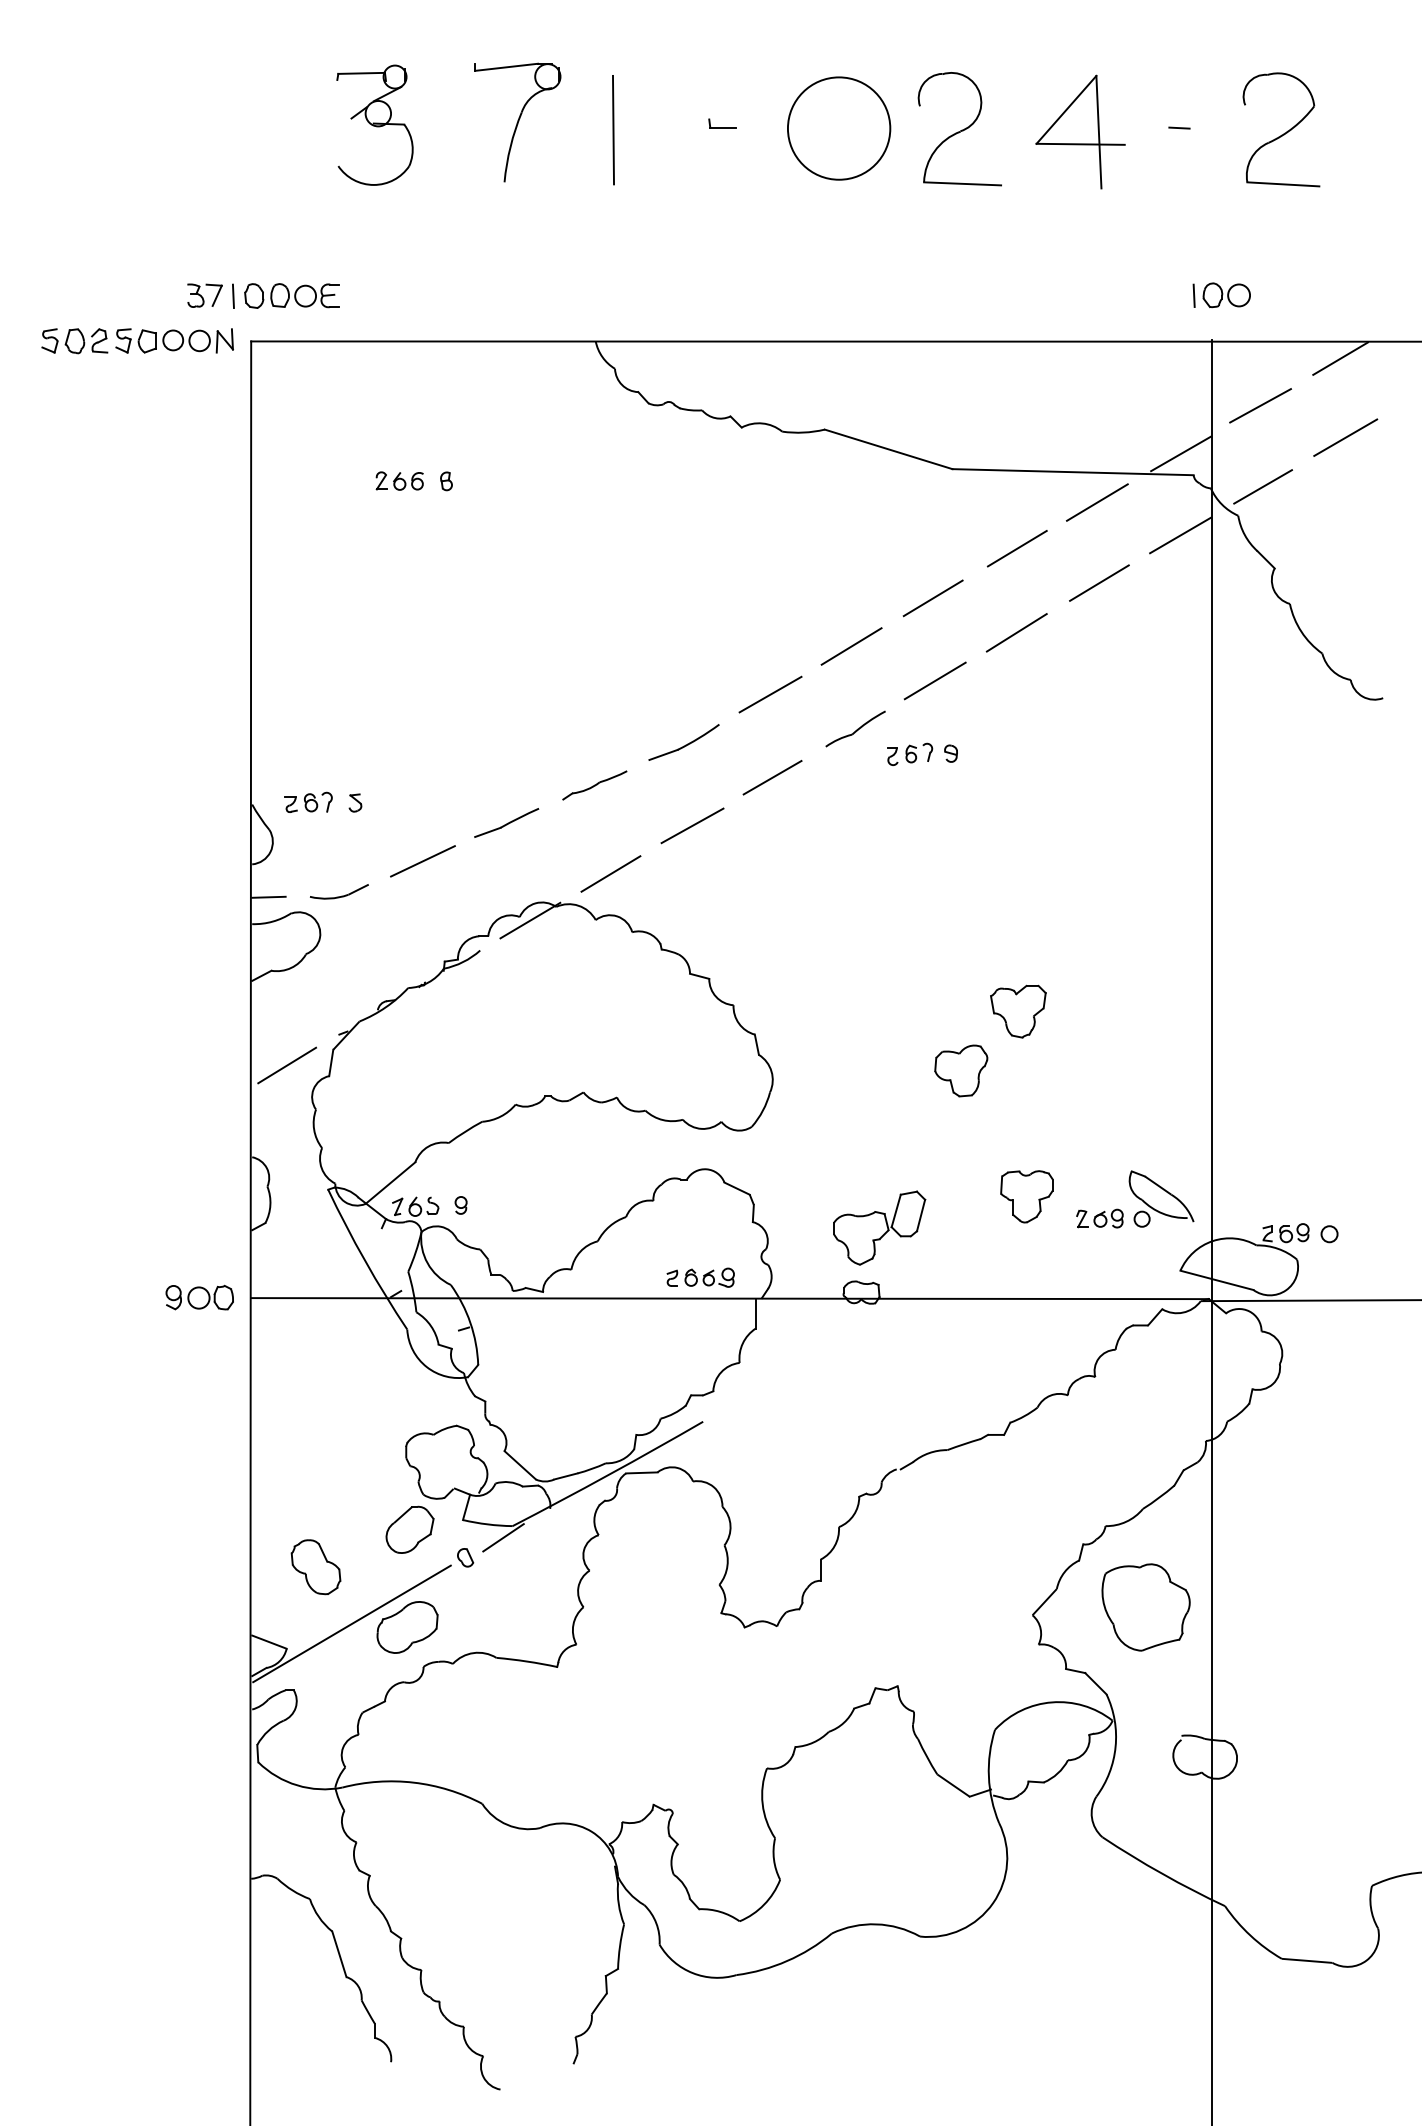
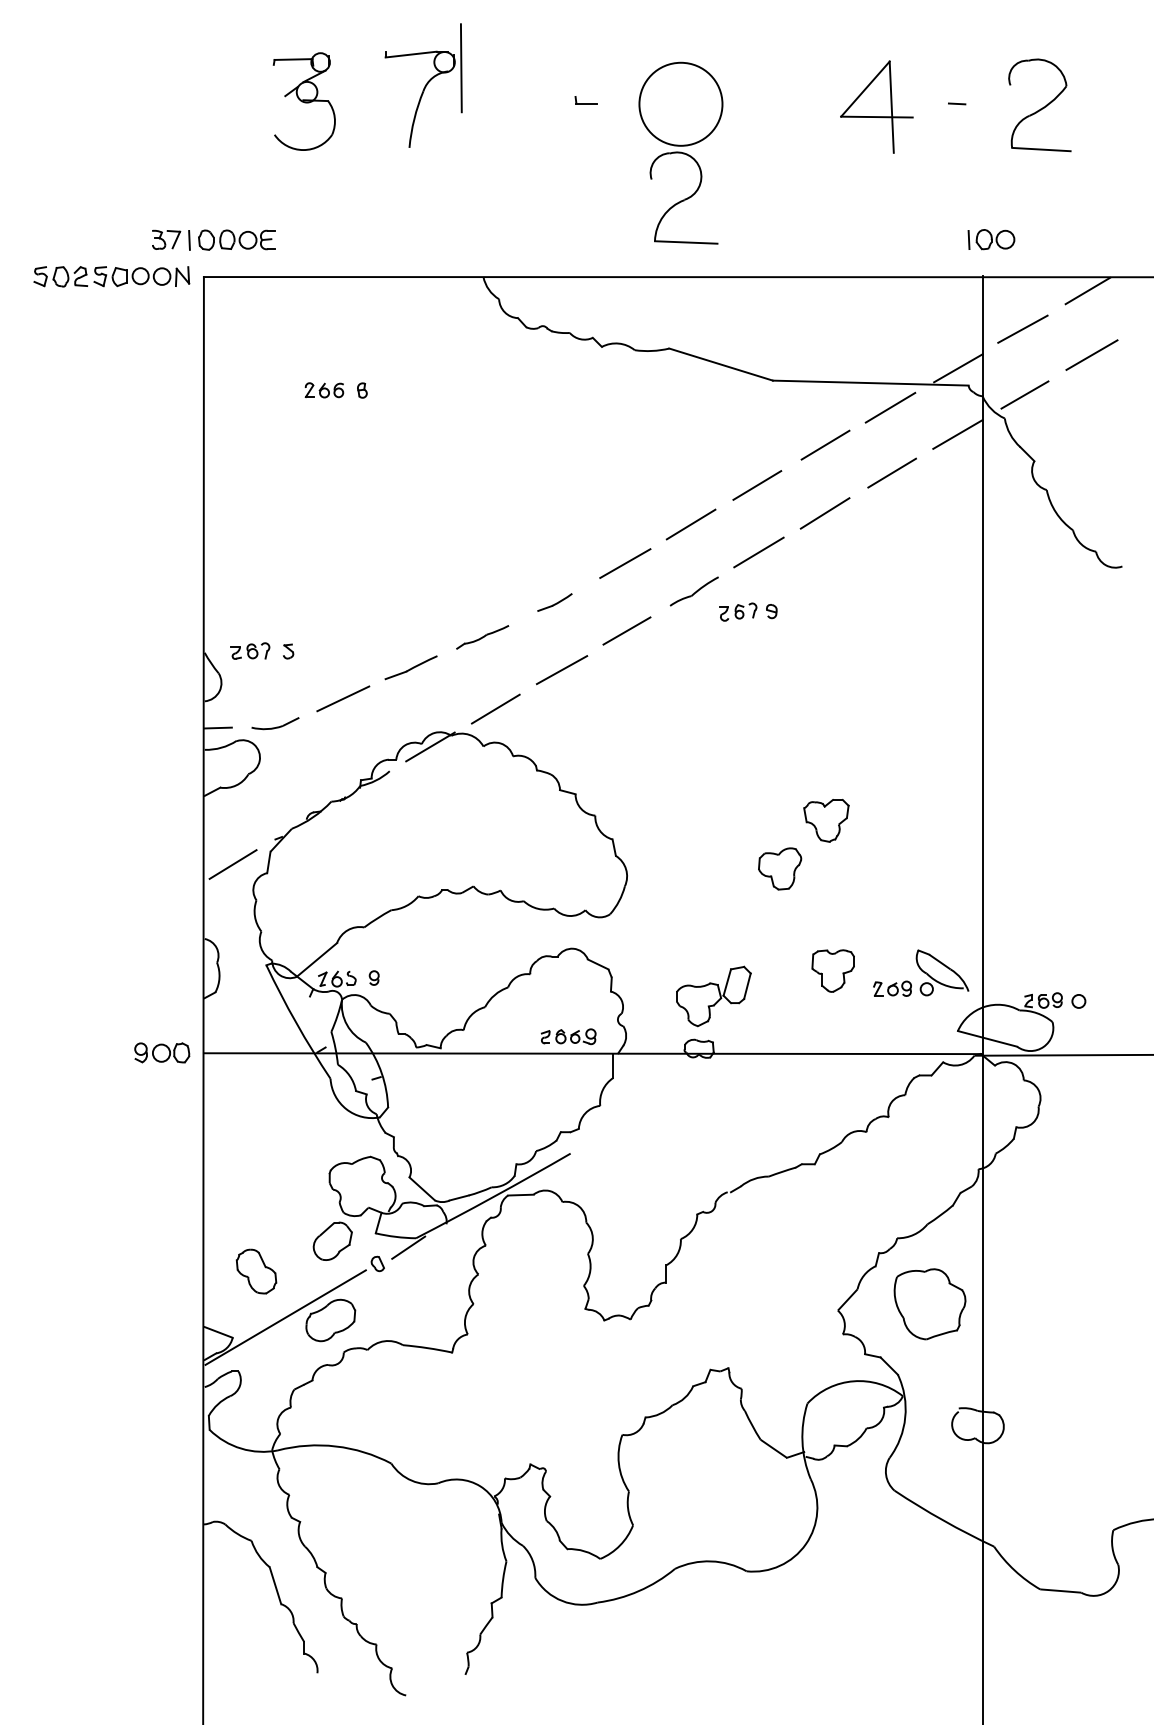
part: (959, 129) -> (683, 198), moved
line: (613, 130) -> (461, 68), moved
part: (683, 742) -> (554, 602), size x0.6

